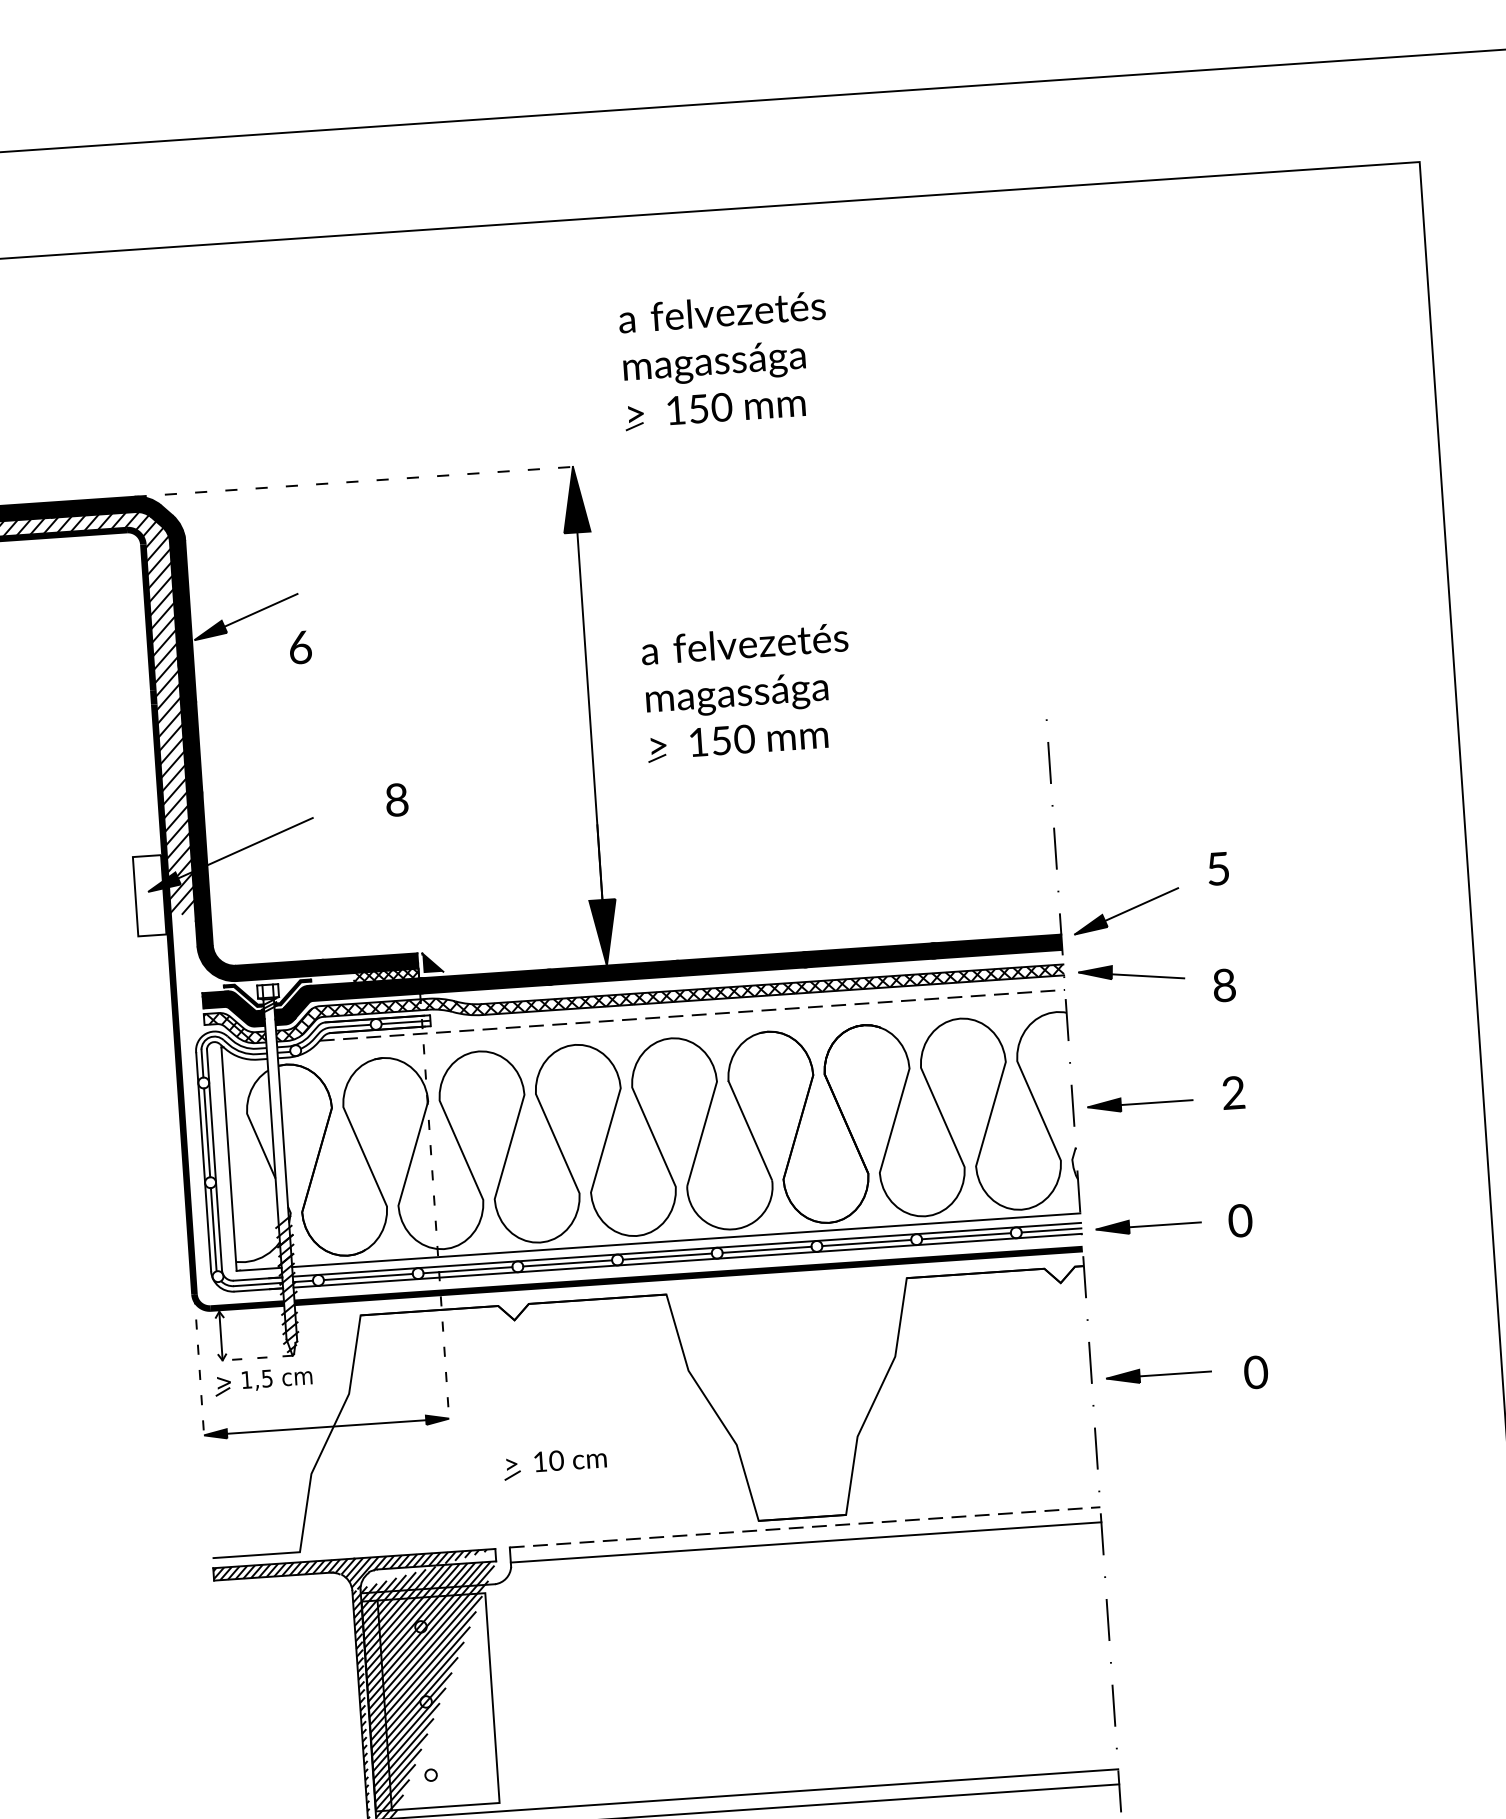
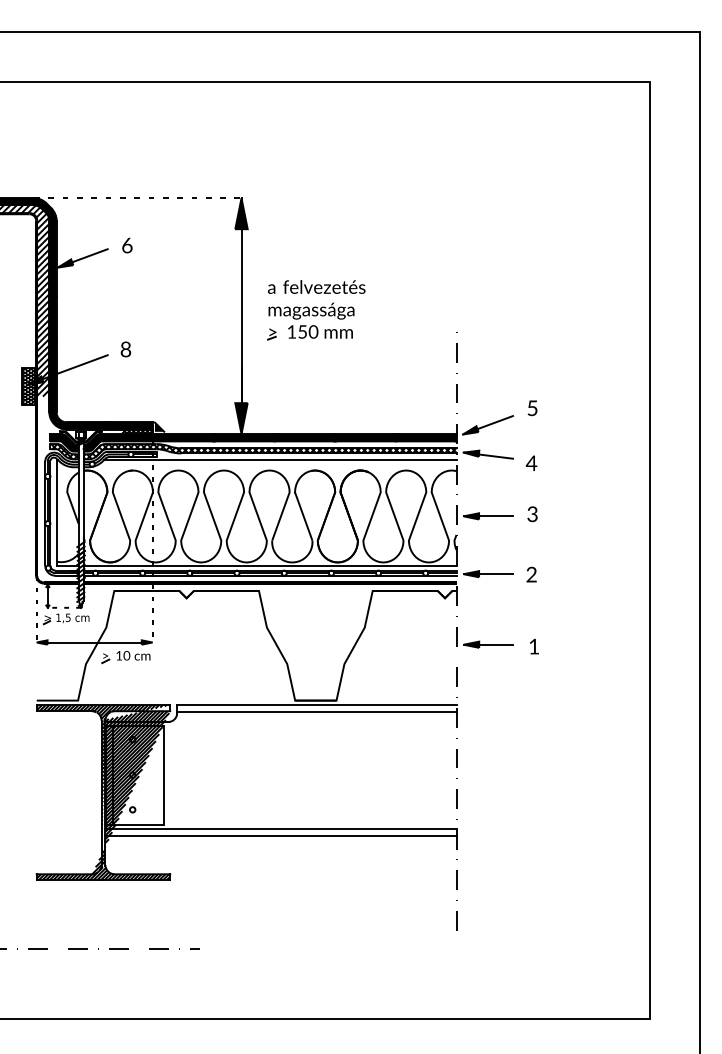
part: (724, 361) -> (316, 153), removed
text: (300, 647) -> (127, 245), moved
text: (396, 800) -> (125, 349), moved
hatch: (149, 895) -> (28, 386), added
text: (1224, 985) -> (531, 463), 8 -> 4
line: (693, 1015) -> (280, 460), dashed -> solid
text: (1233, 1097) -> (532, 516), 2 -> 3
text: (1240, 1220) -> (531, 574), 0 -> 2
text: (1254, 1372) -> (533, 646), 0 -> 1
part: (553, 1464) -> (125, 657), moved
line: (804, 1528) -> (316, 705), dashed -> solid

